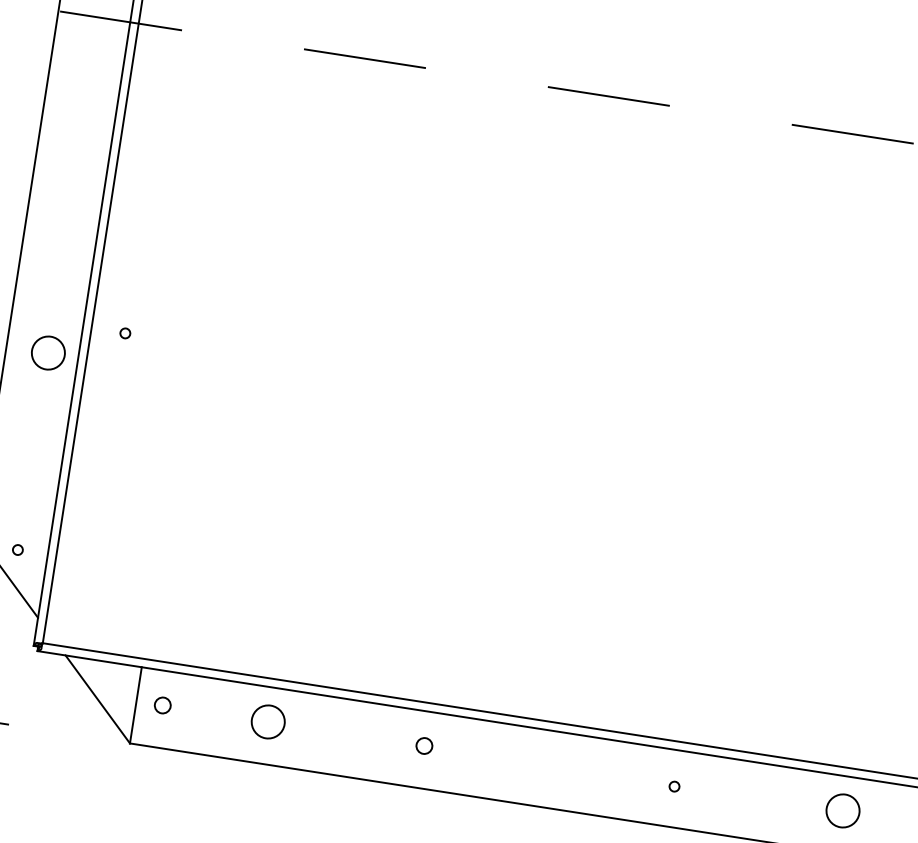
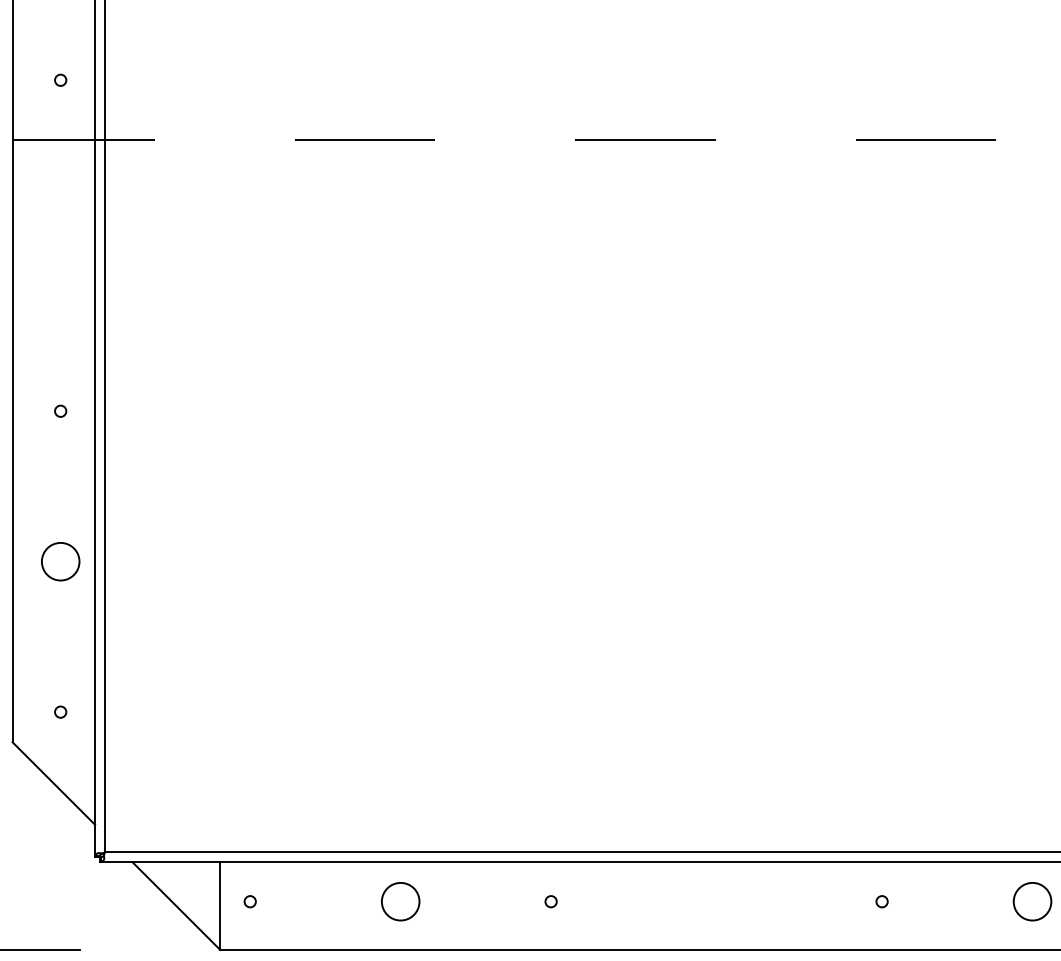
circle: (125, 332) -> (60, 410), moved
circle: (48, 352) -> (60, 561), moved
circle: (17, 549) -> (60, 711), moved
circle: (162, 705) -> (249, 901), size x0.62
circle: (268, 721) -> (400, 901), moved
circle: (423, 745) -> (550, 901), size x0.62
circle: (674, 786) -> (881, 901), moved

